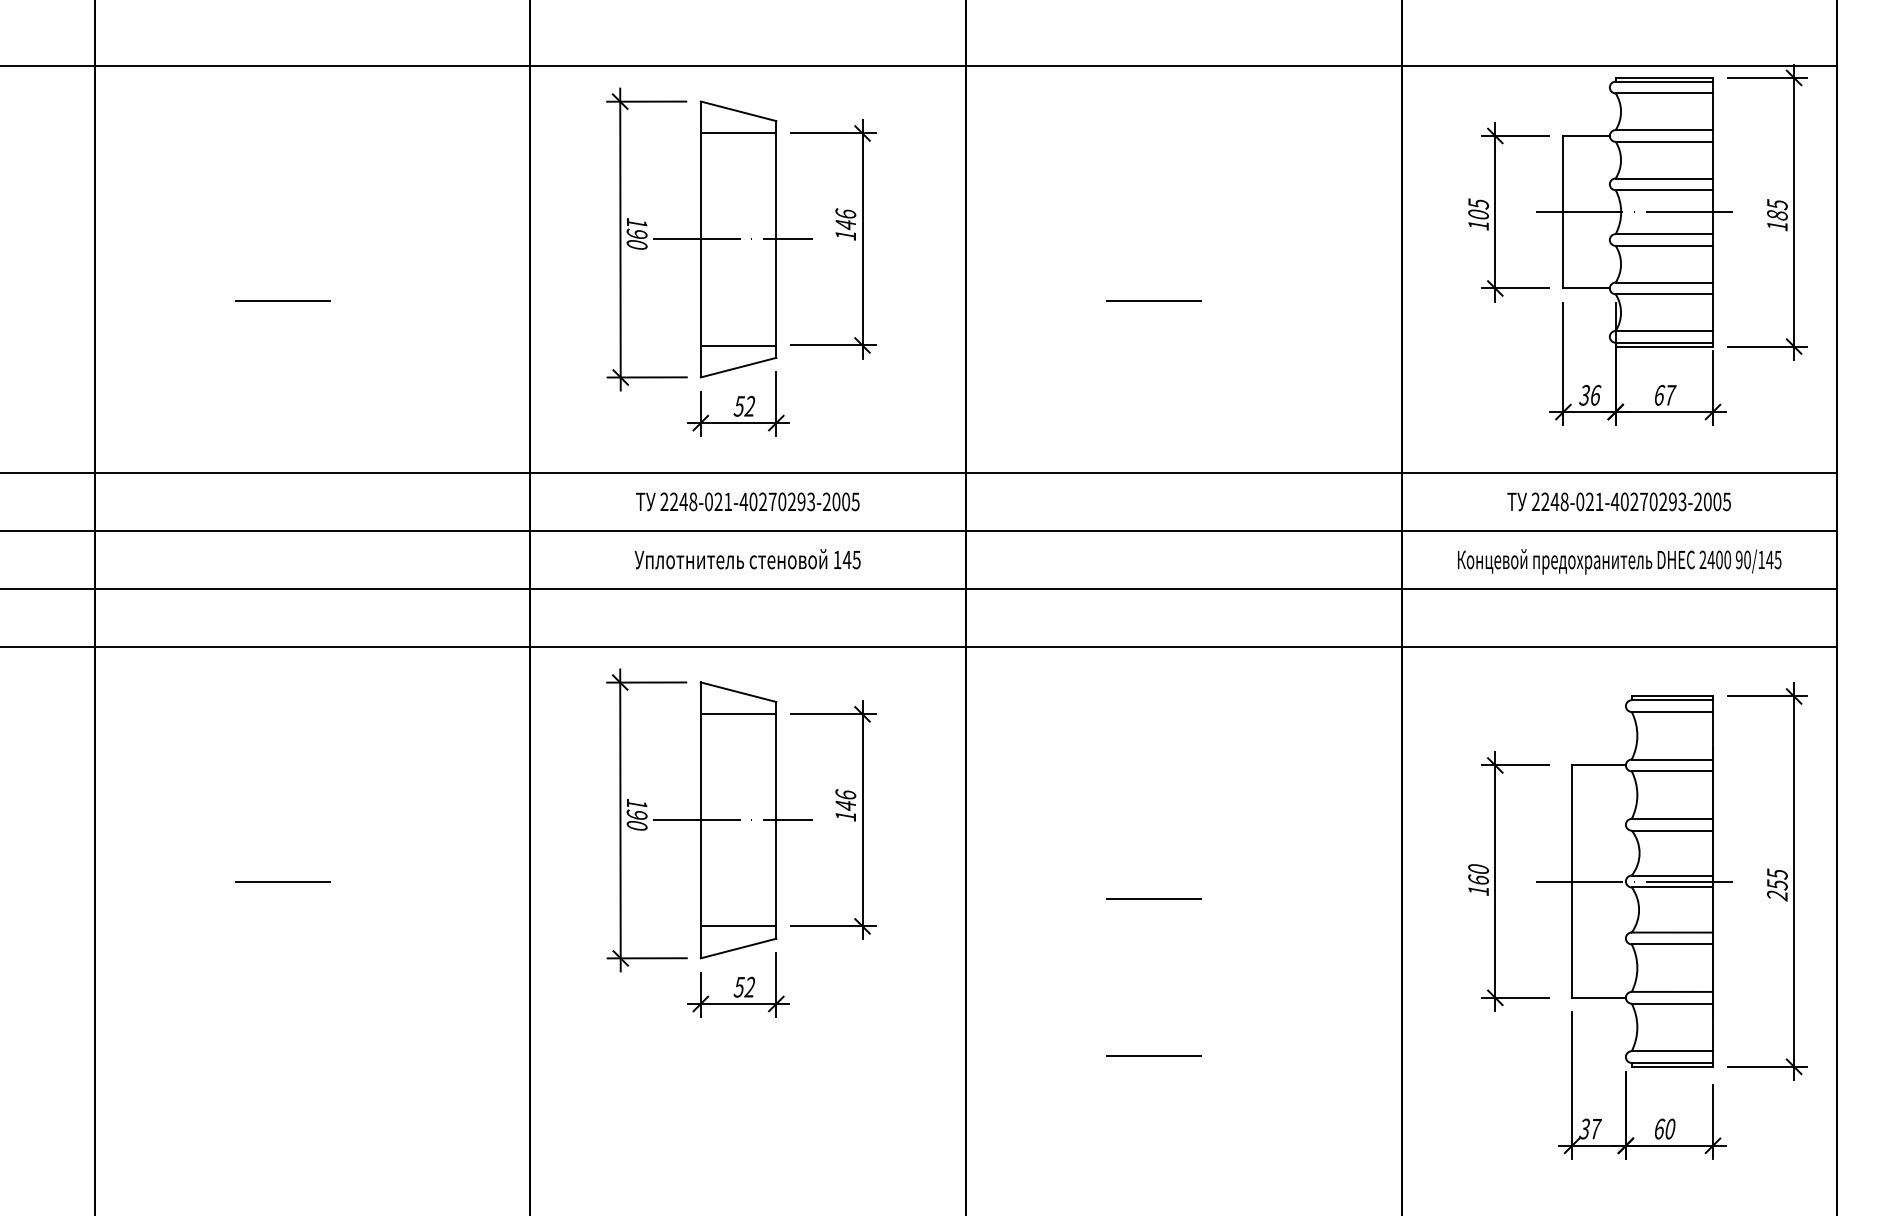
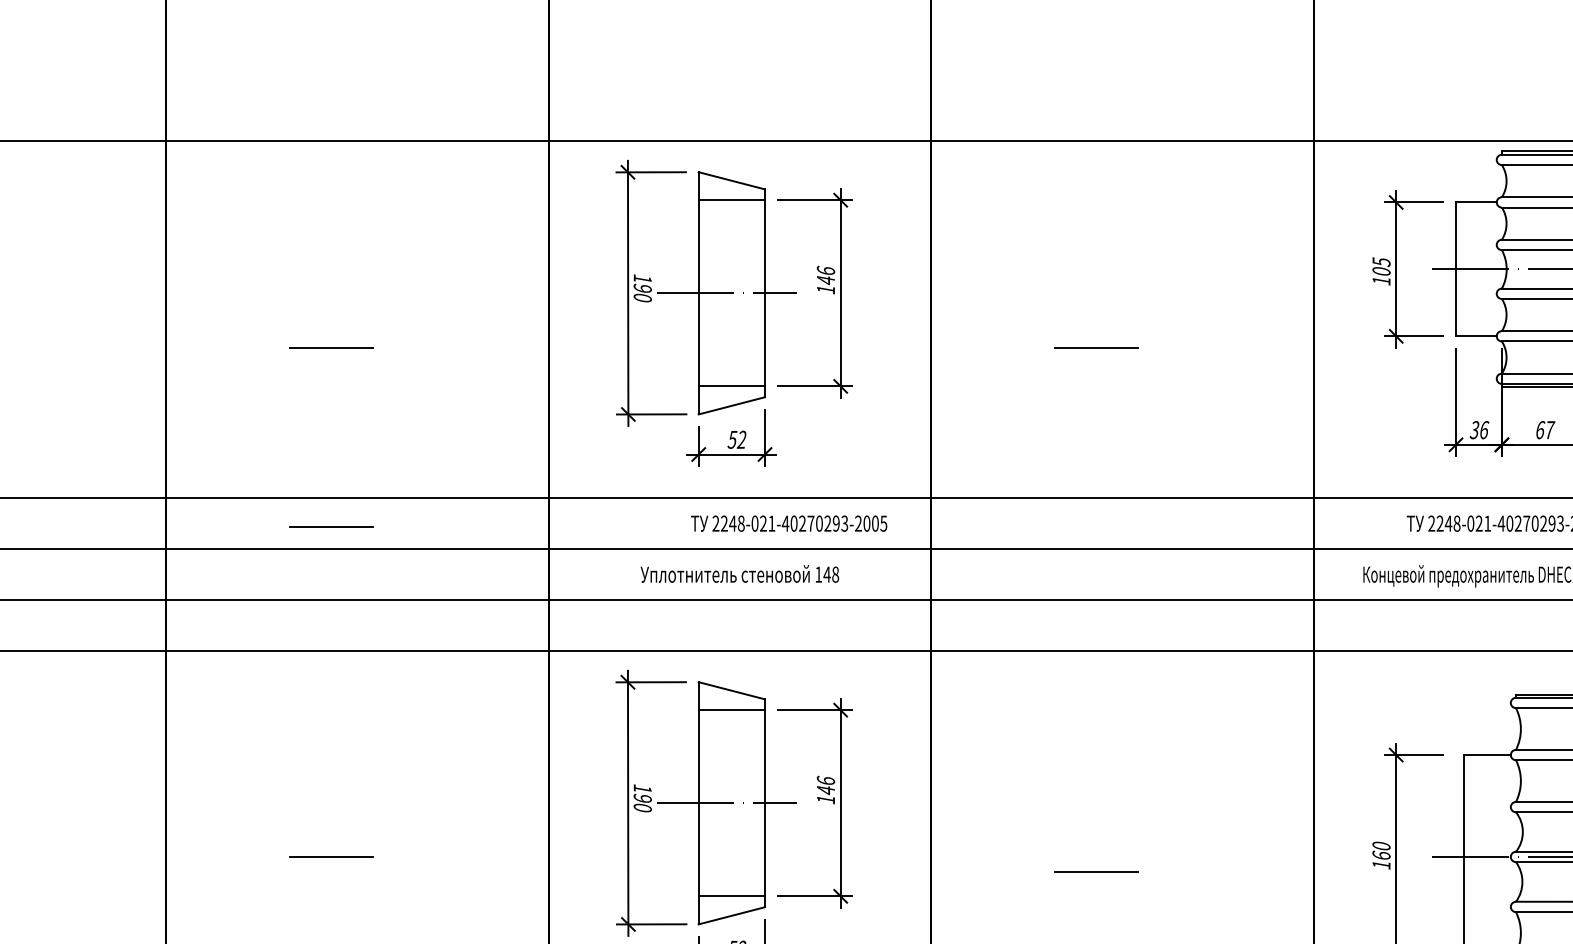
text: (747, 501) -> (788, 523), moved
line: (282, 504) -> (331, 525), added
text: (856, 559) -> (835, 574), 145 -> 148

